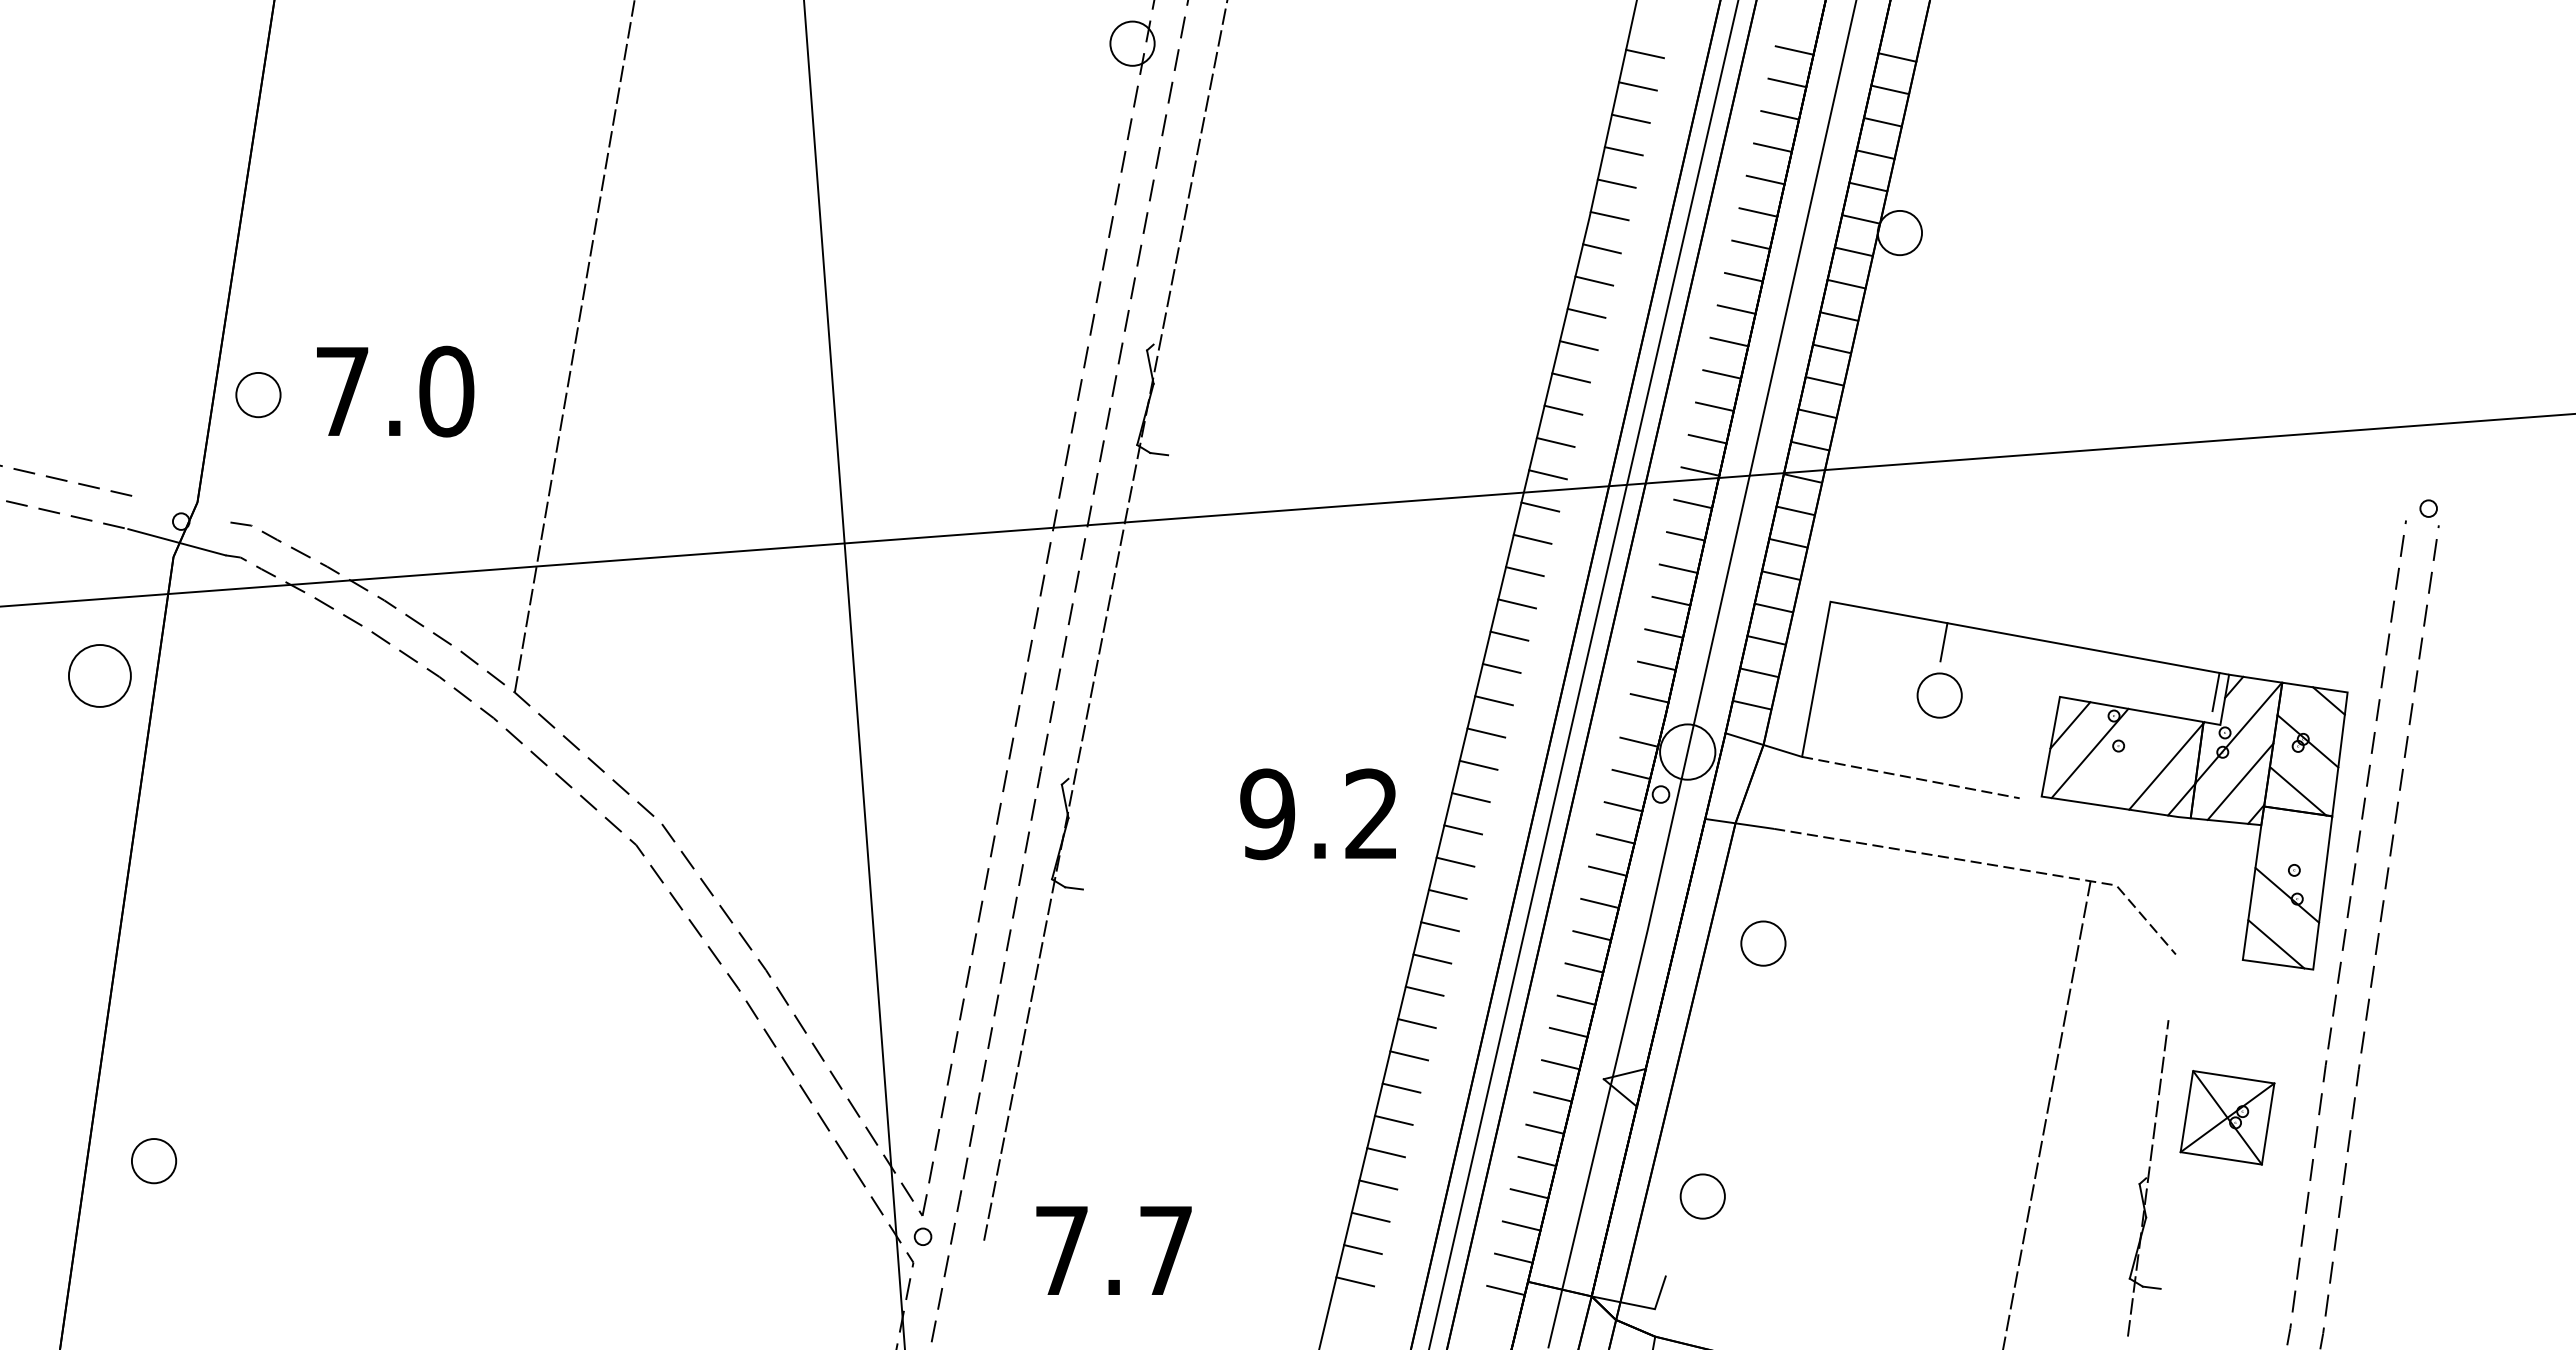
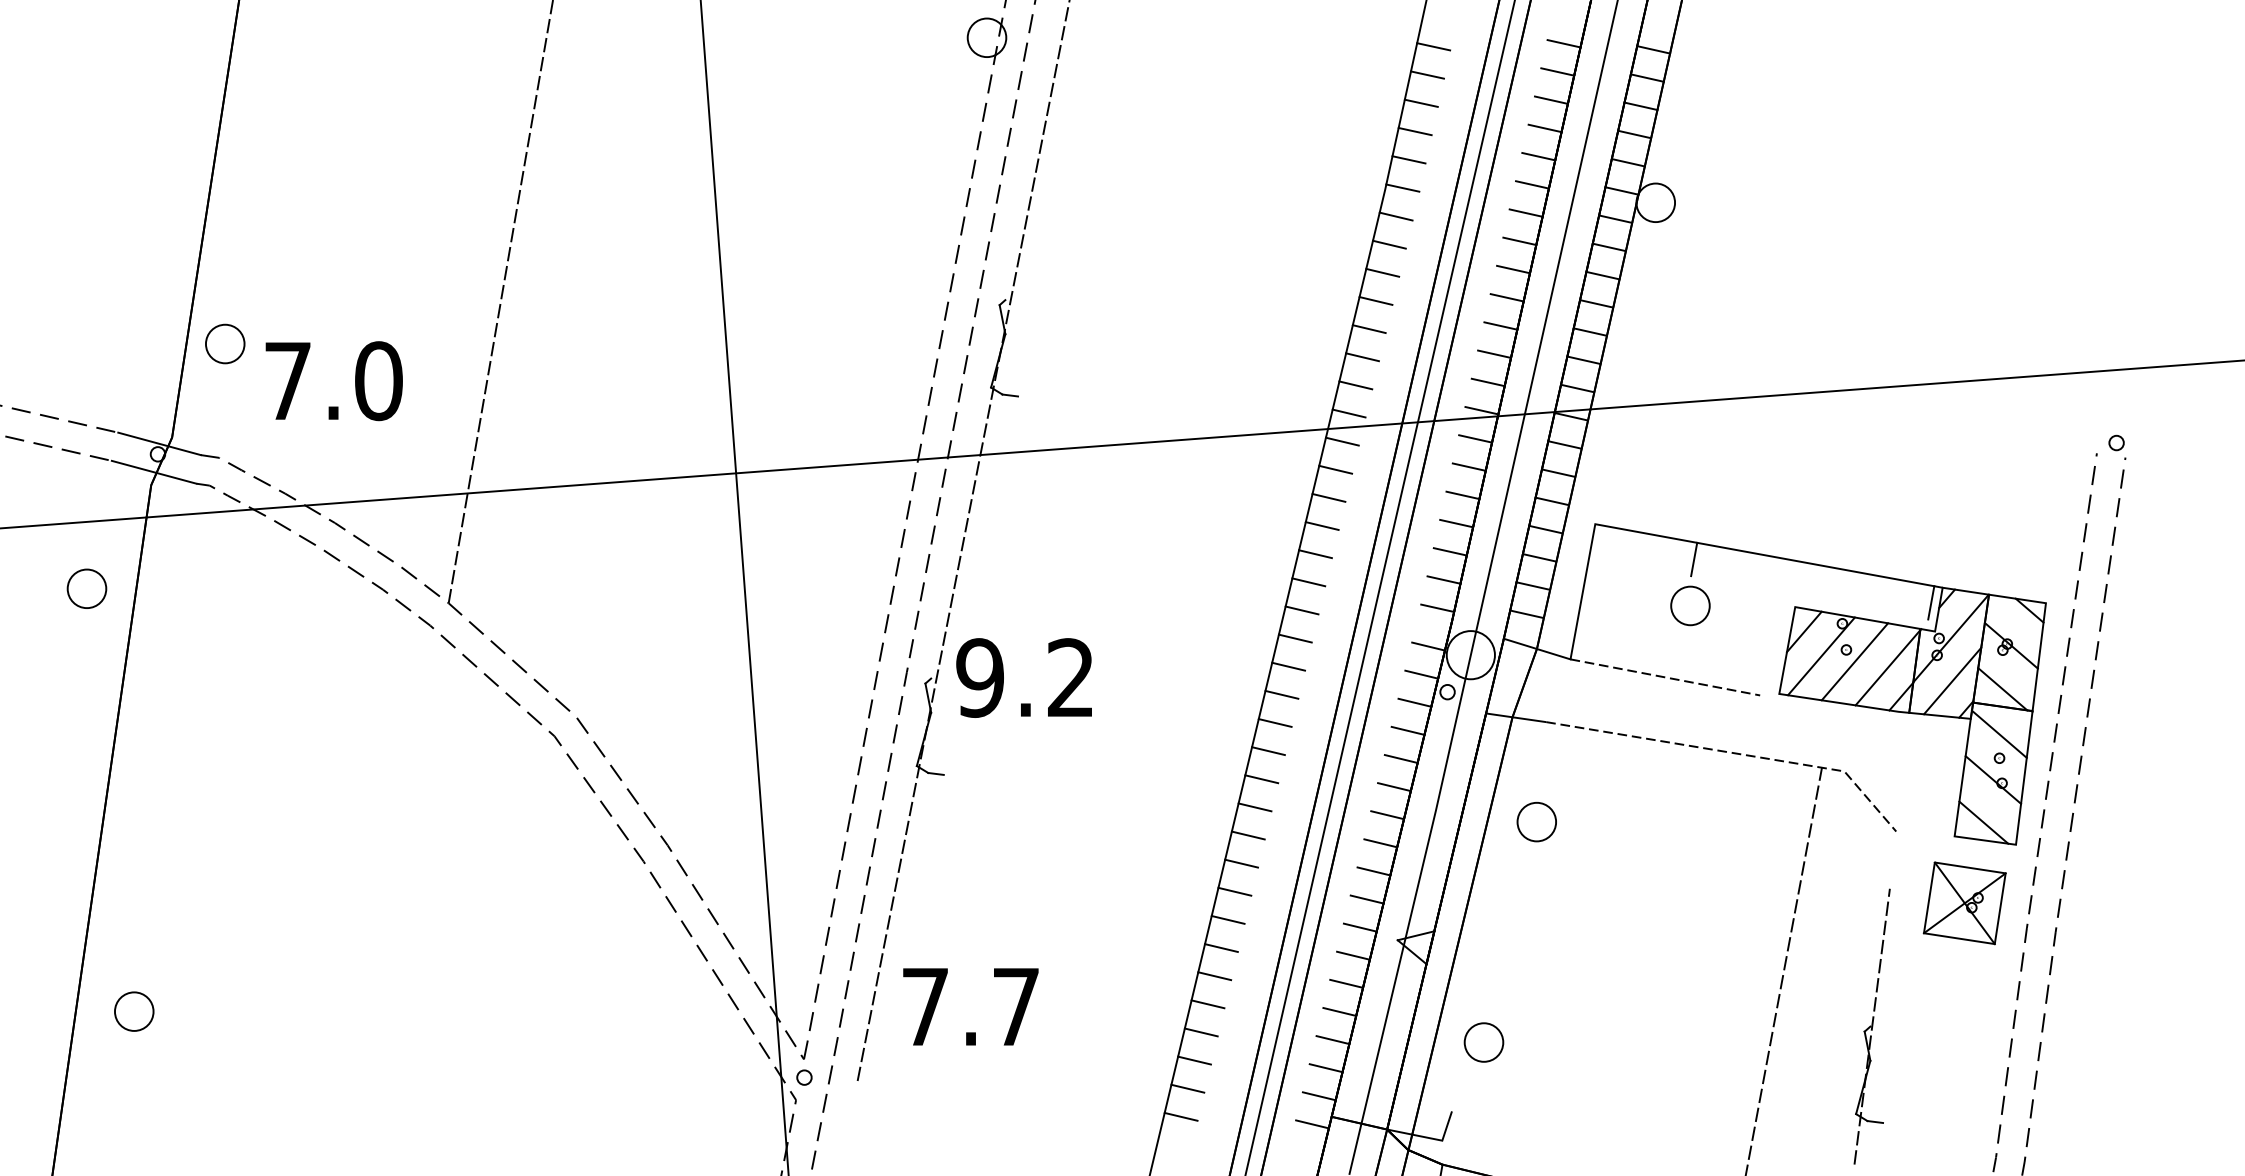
text: (395, 391) -> (334, 381), moved
line: (182, 509) -> (159, 443), added
part: (99, 675) -> (86, 588), size x0.71
line: (2128, 759) -> (1854, 661), added
text: (1317, 814) -> (1023, 678), moved
line: (2293, 842) -> (1998, 733), added
part: (2227, 1117) -> (1964, 903), moved
text: (1113, 1250) -> (970, 1006), moved

